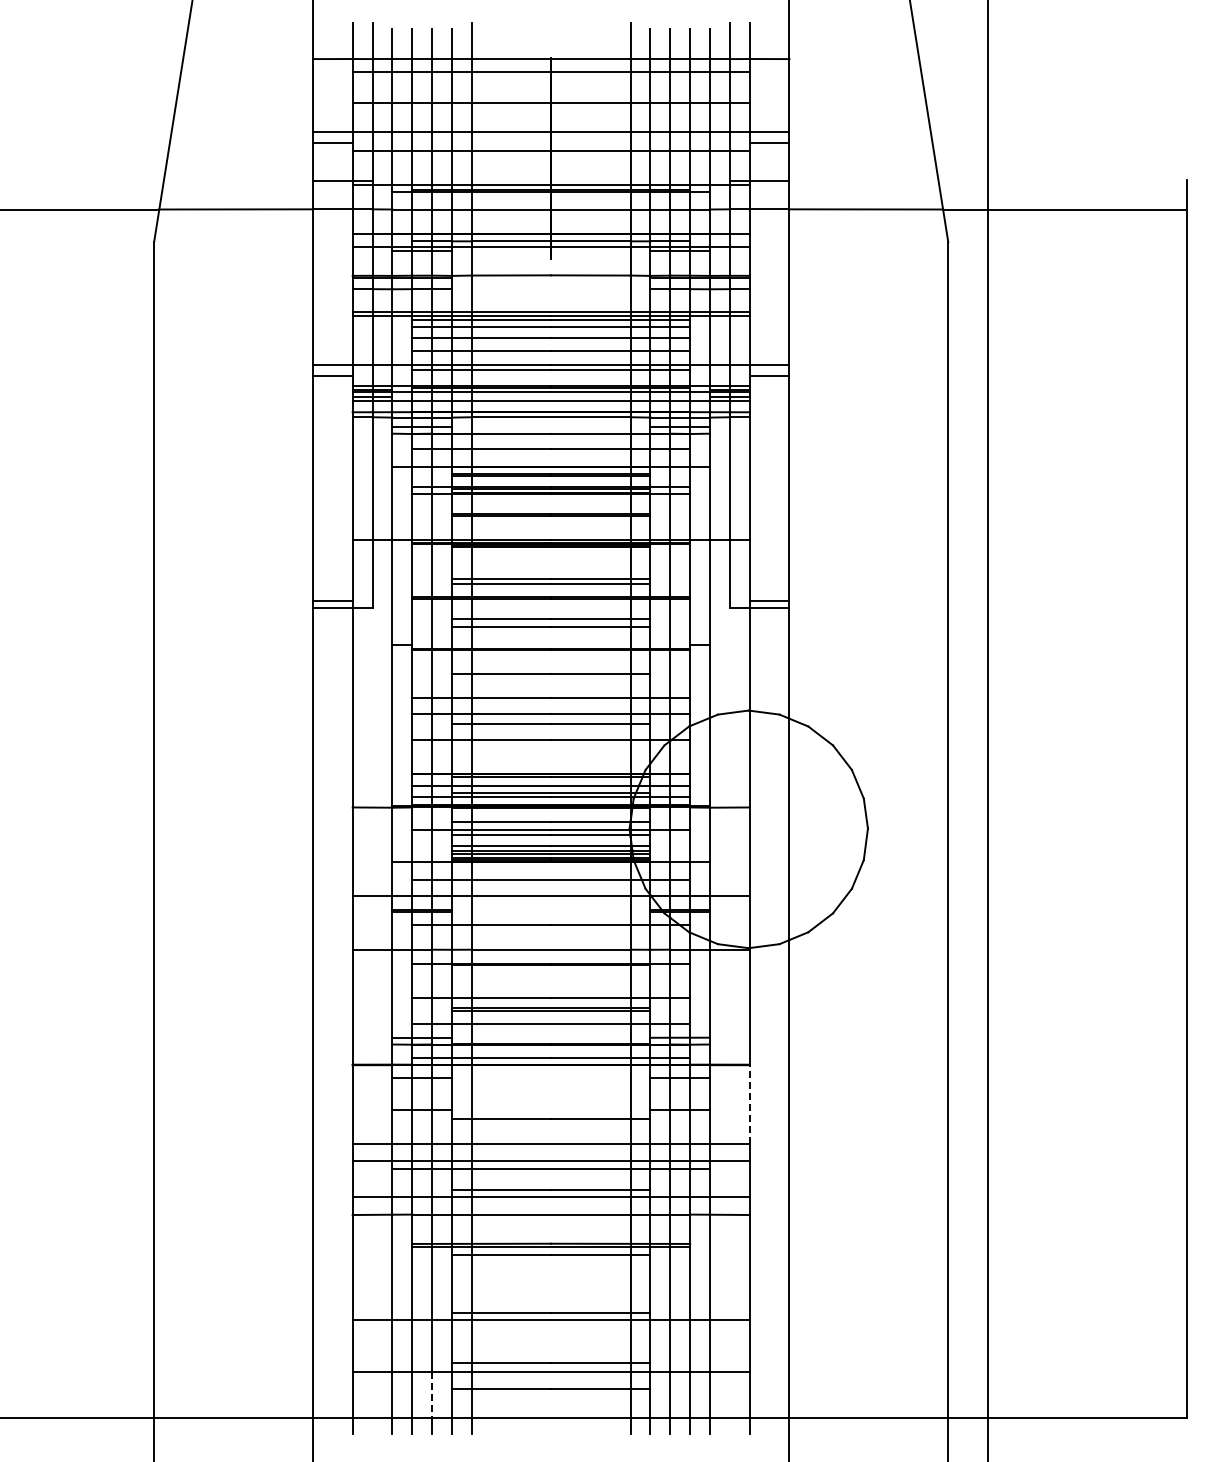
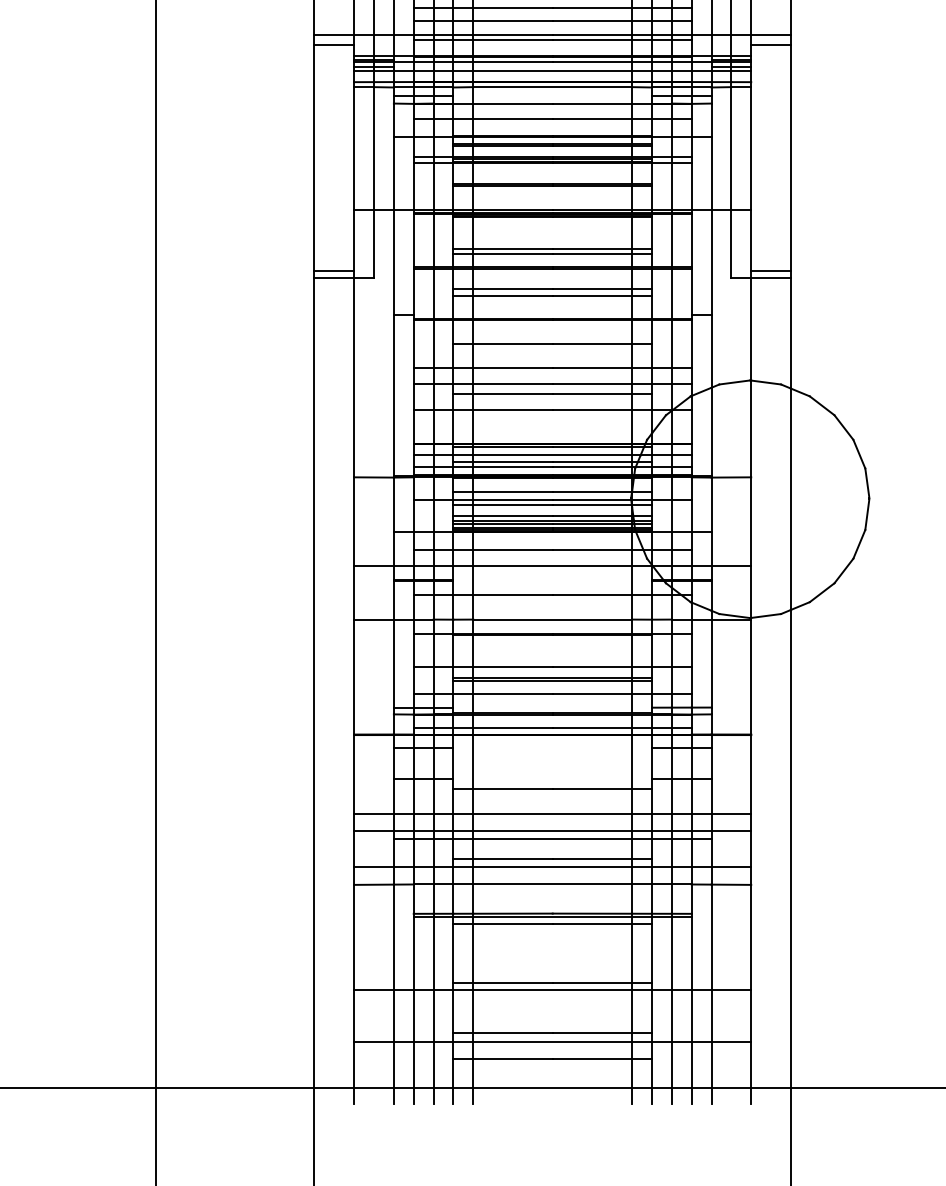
line: (749, 1104) -> (751, 774), dashed -> solid
line: (432, 1394) -> (434, 1064), dashed -> solid

